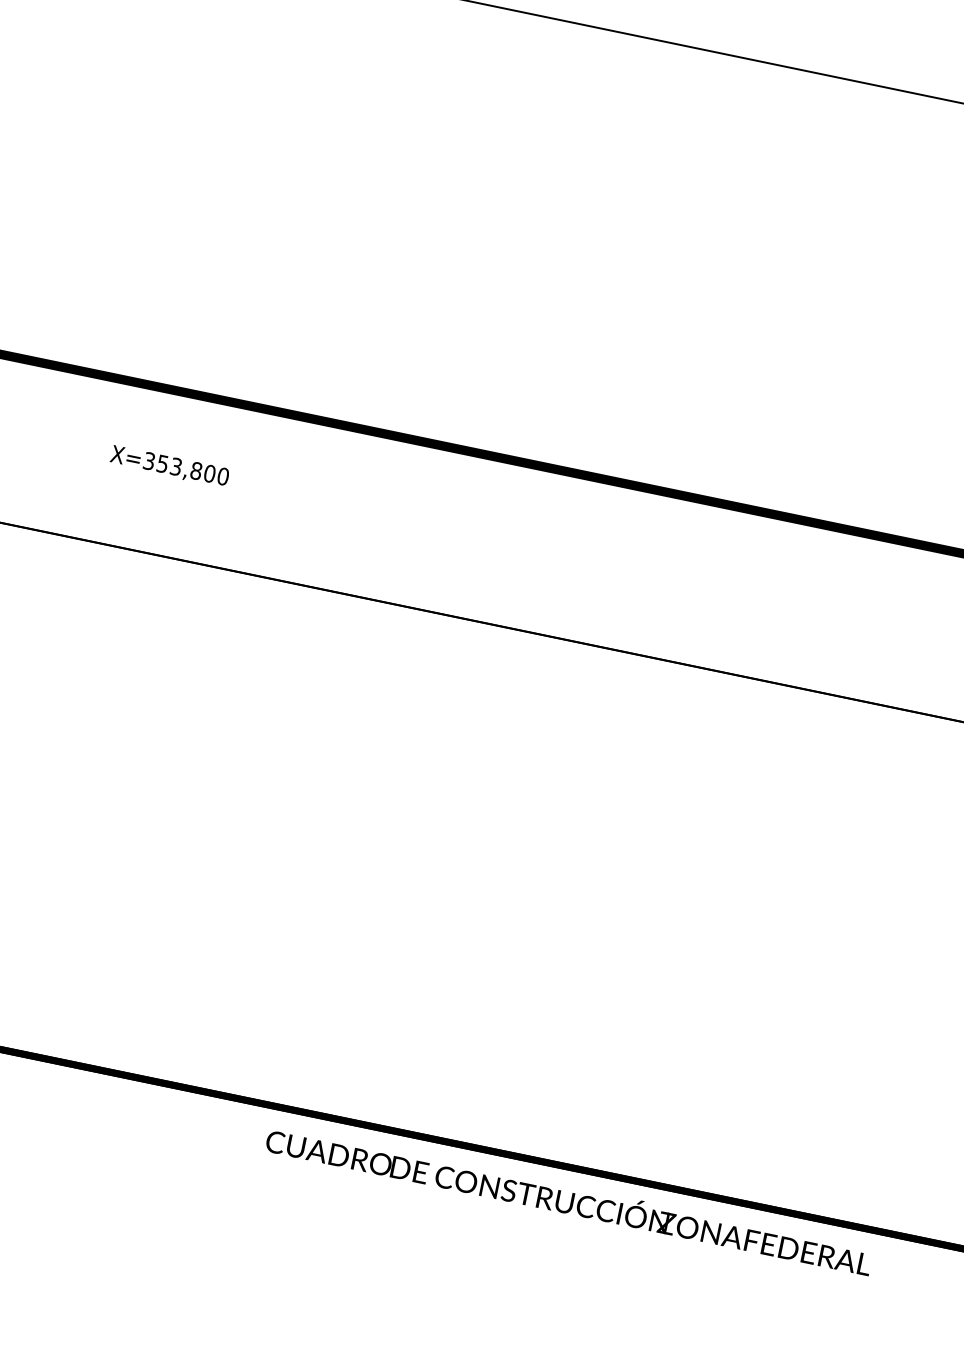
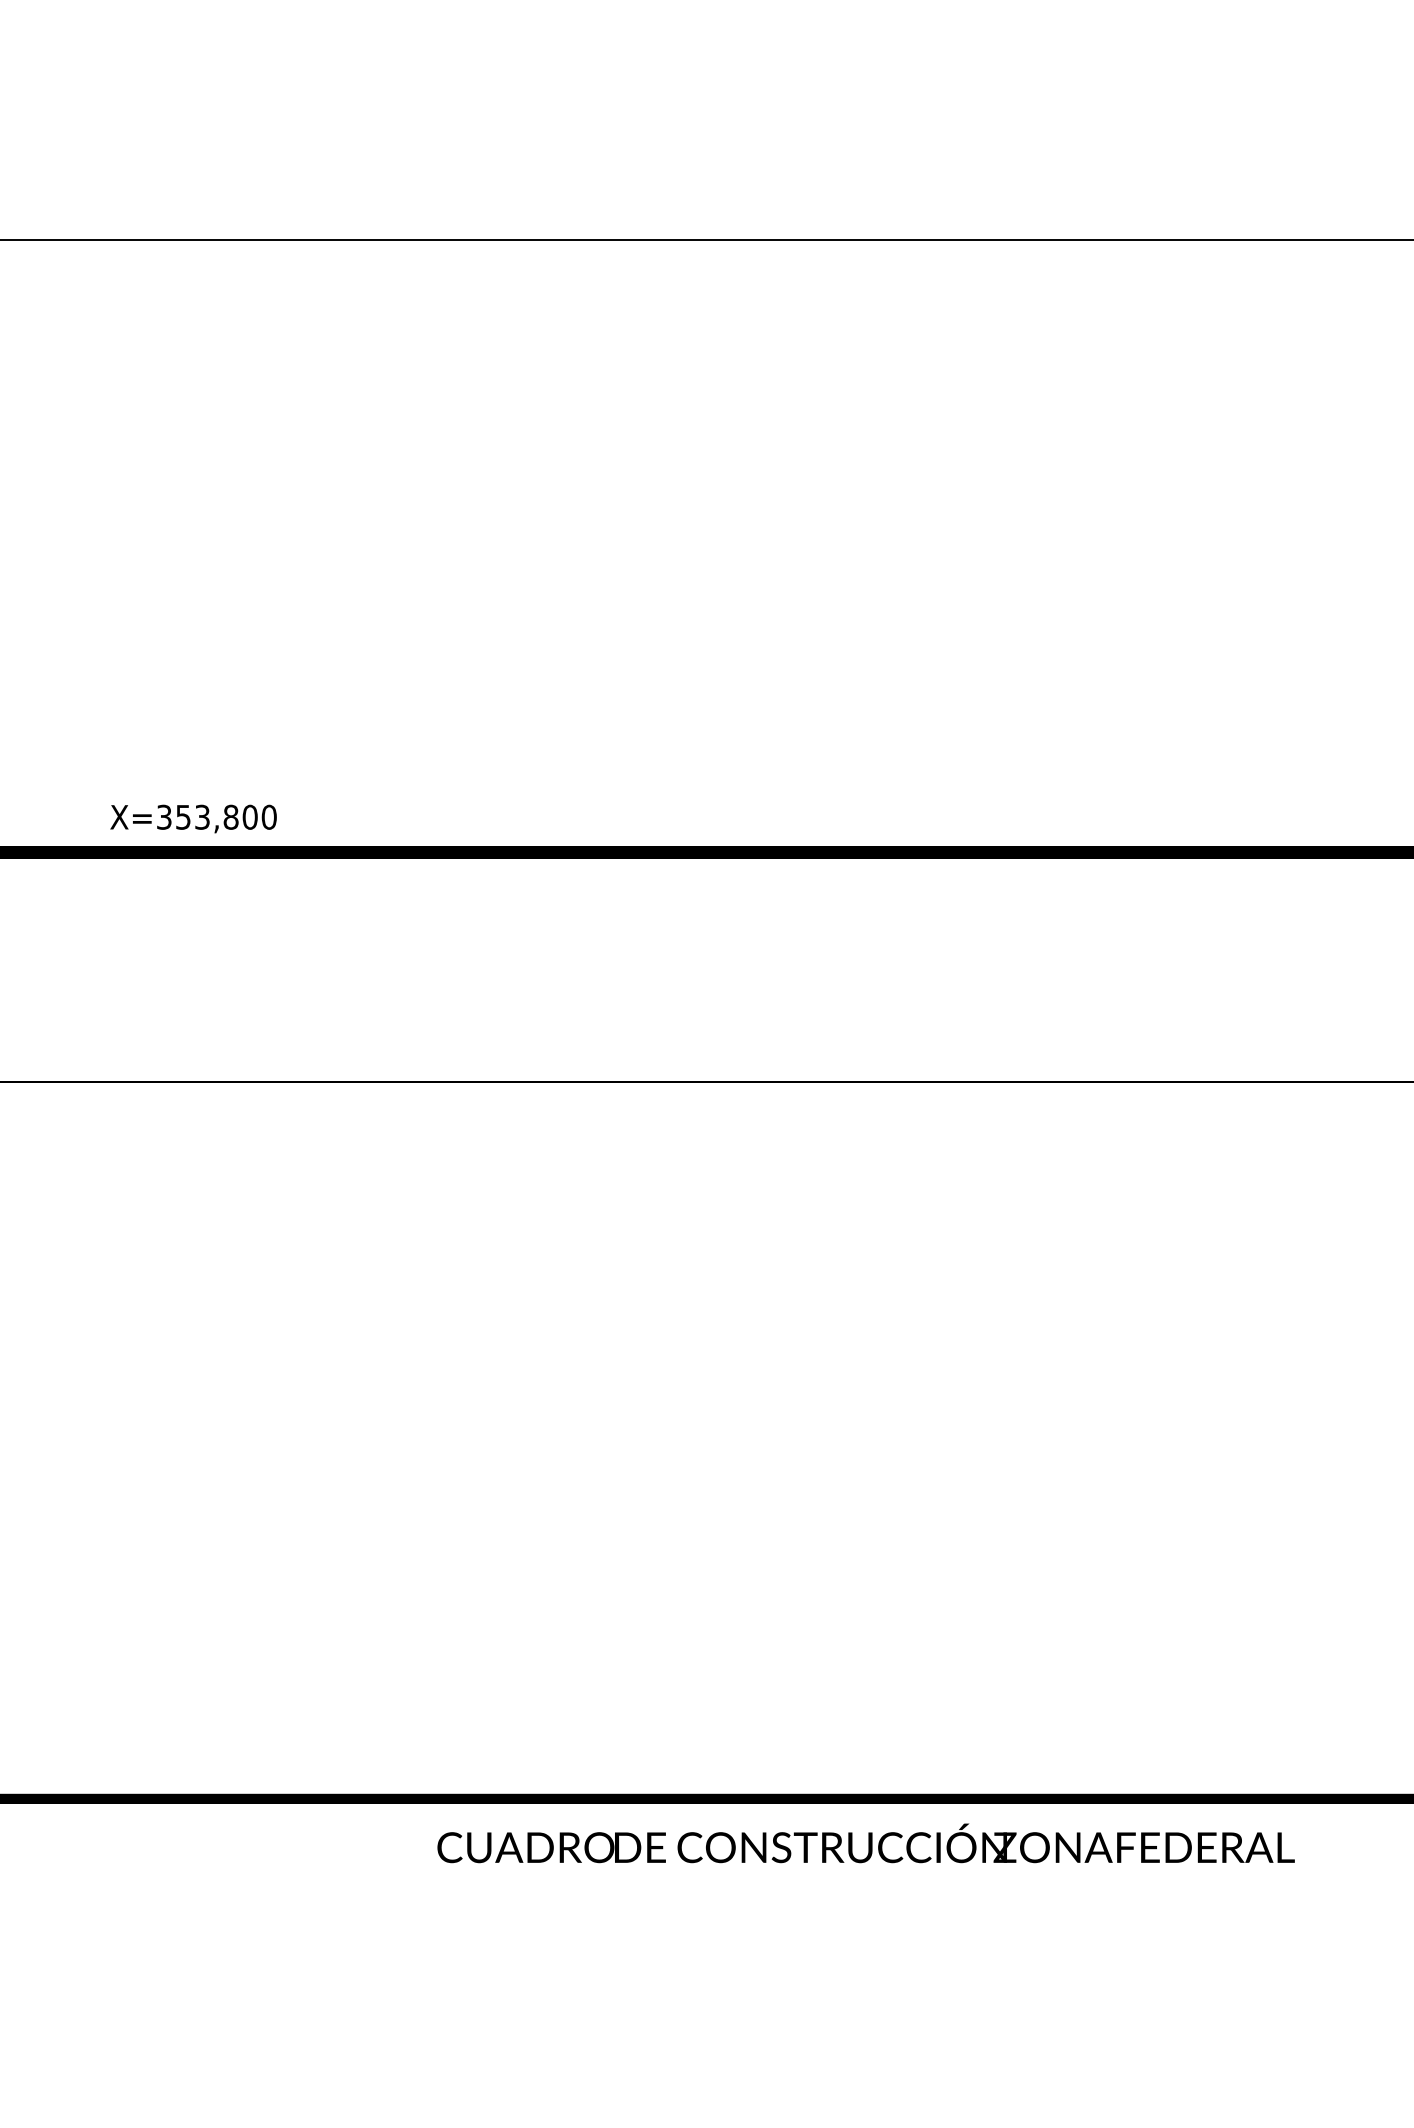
text: (169, 466) -> (193, 818), moved

